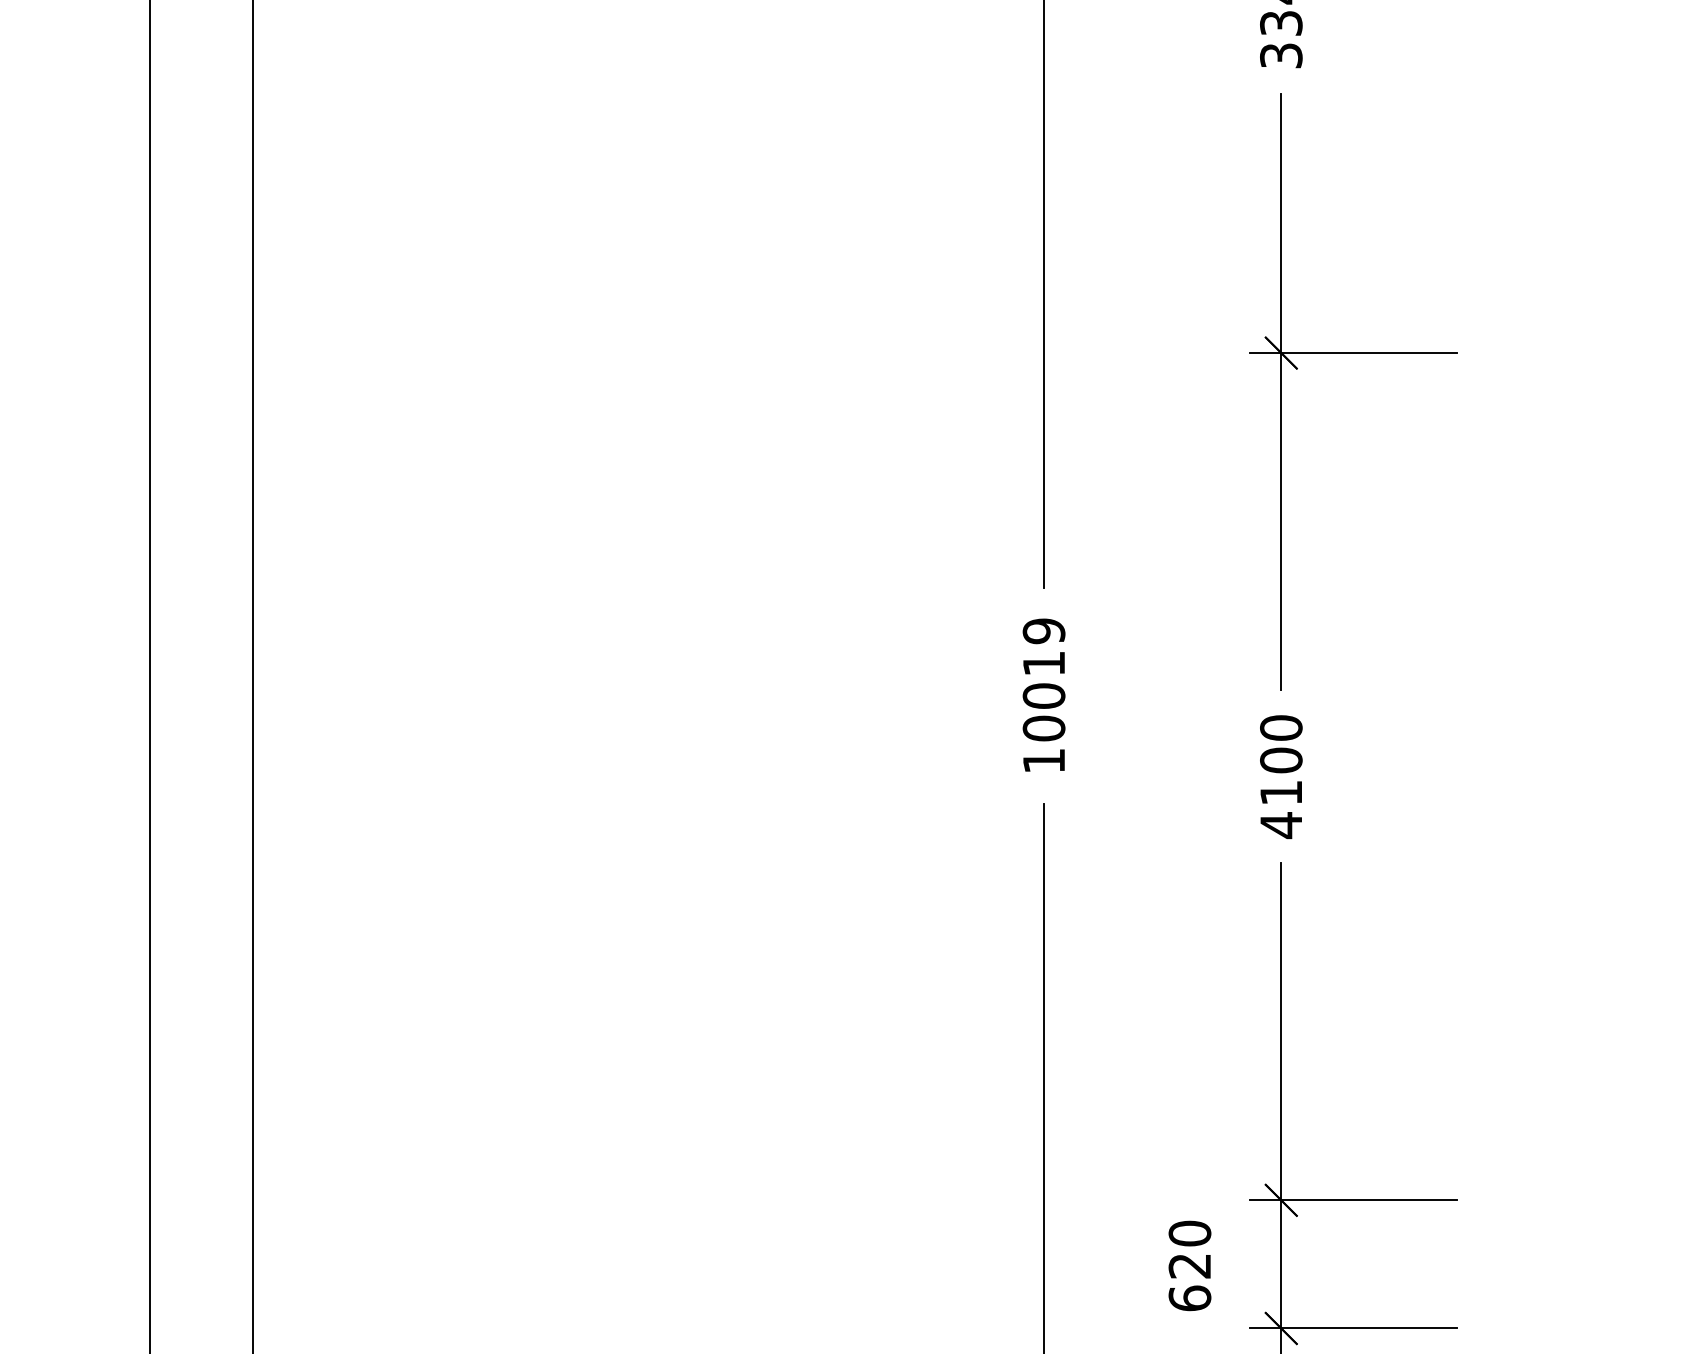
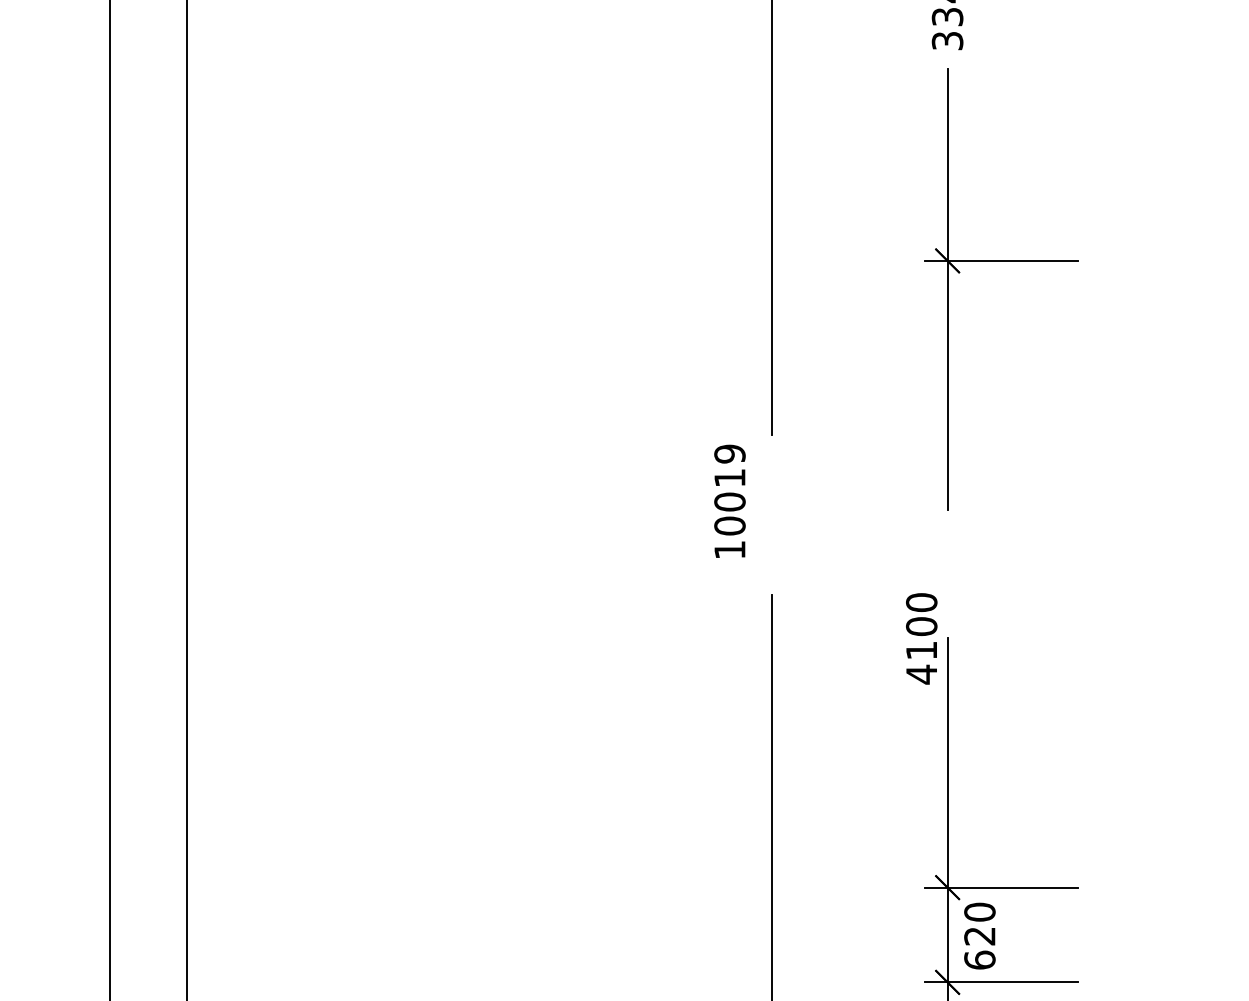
text: (1043, 694) -> (729, 500), moved
text: (1281, 777) -> (921, 639), moved
text: (1189, 1265) -> (979, 935), moved

